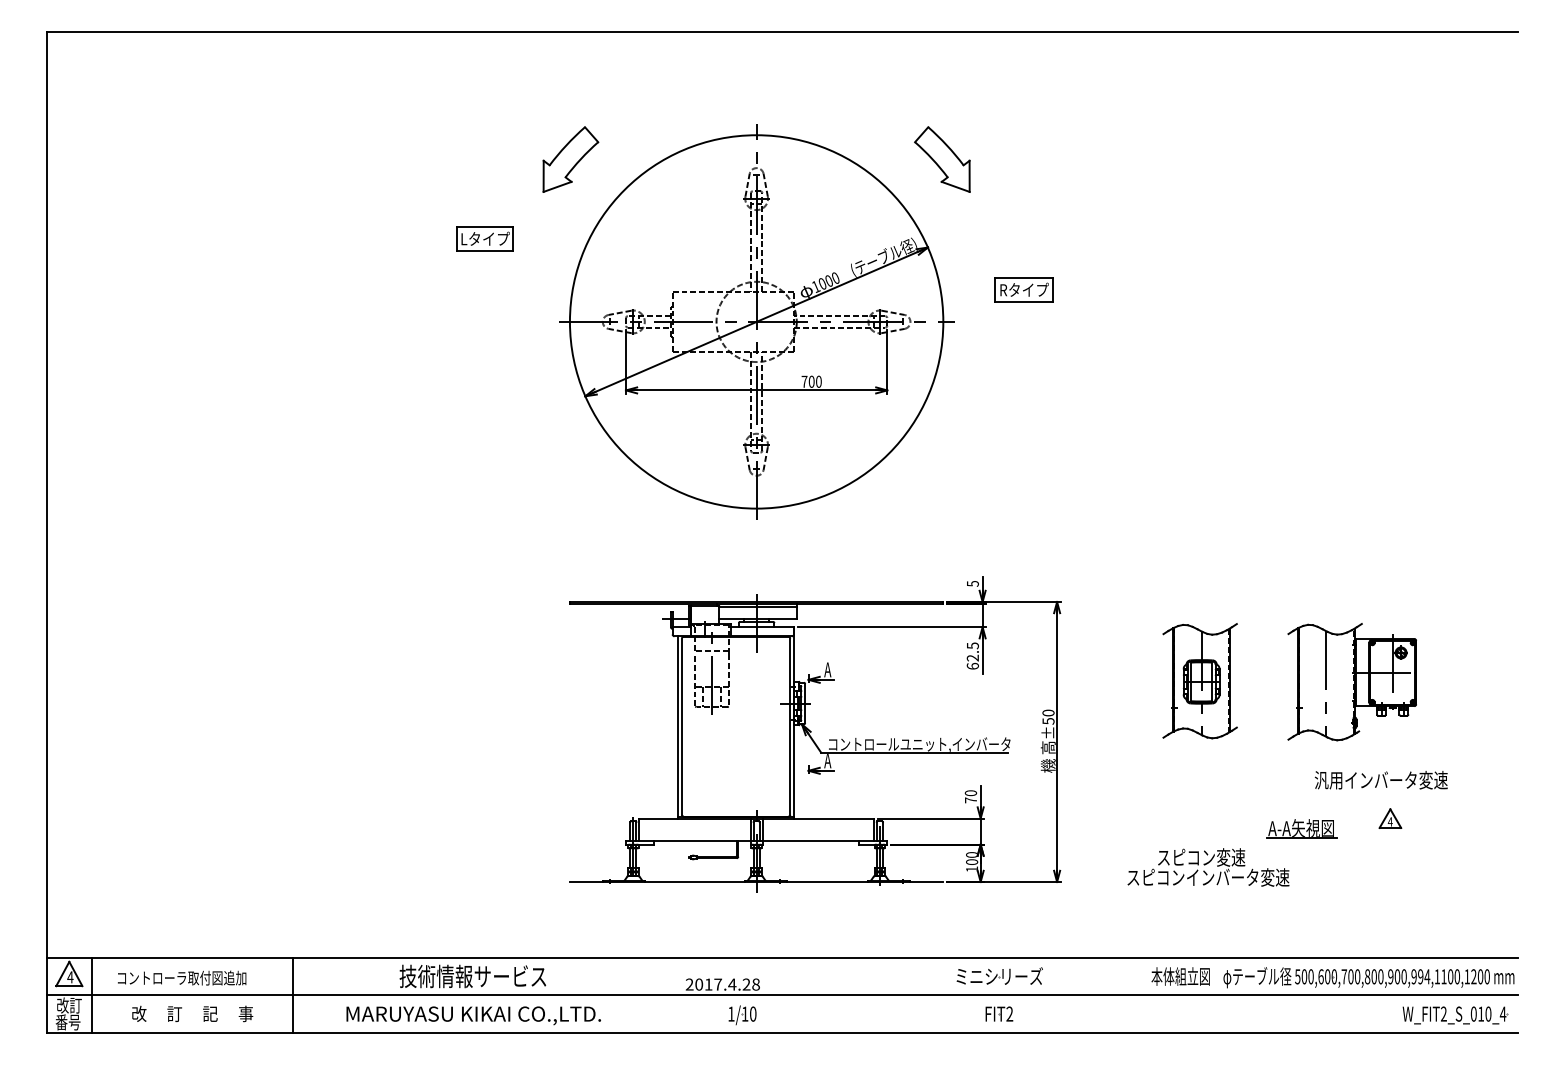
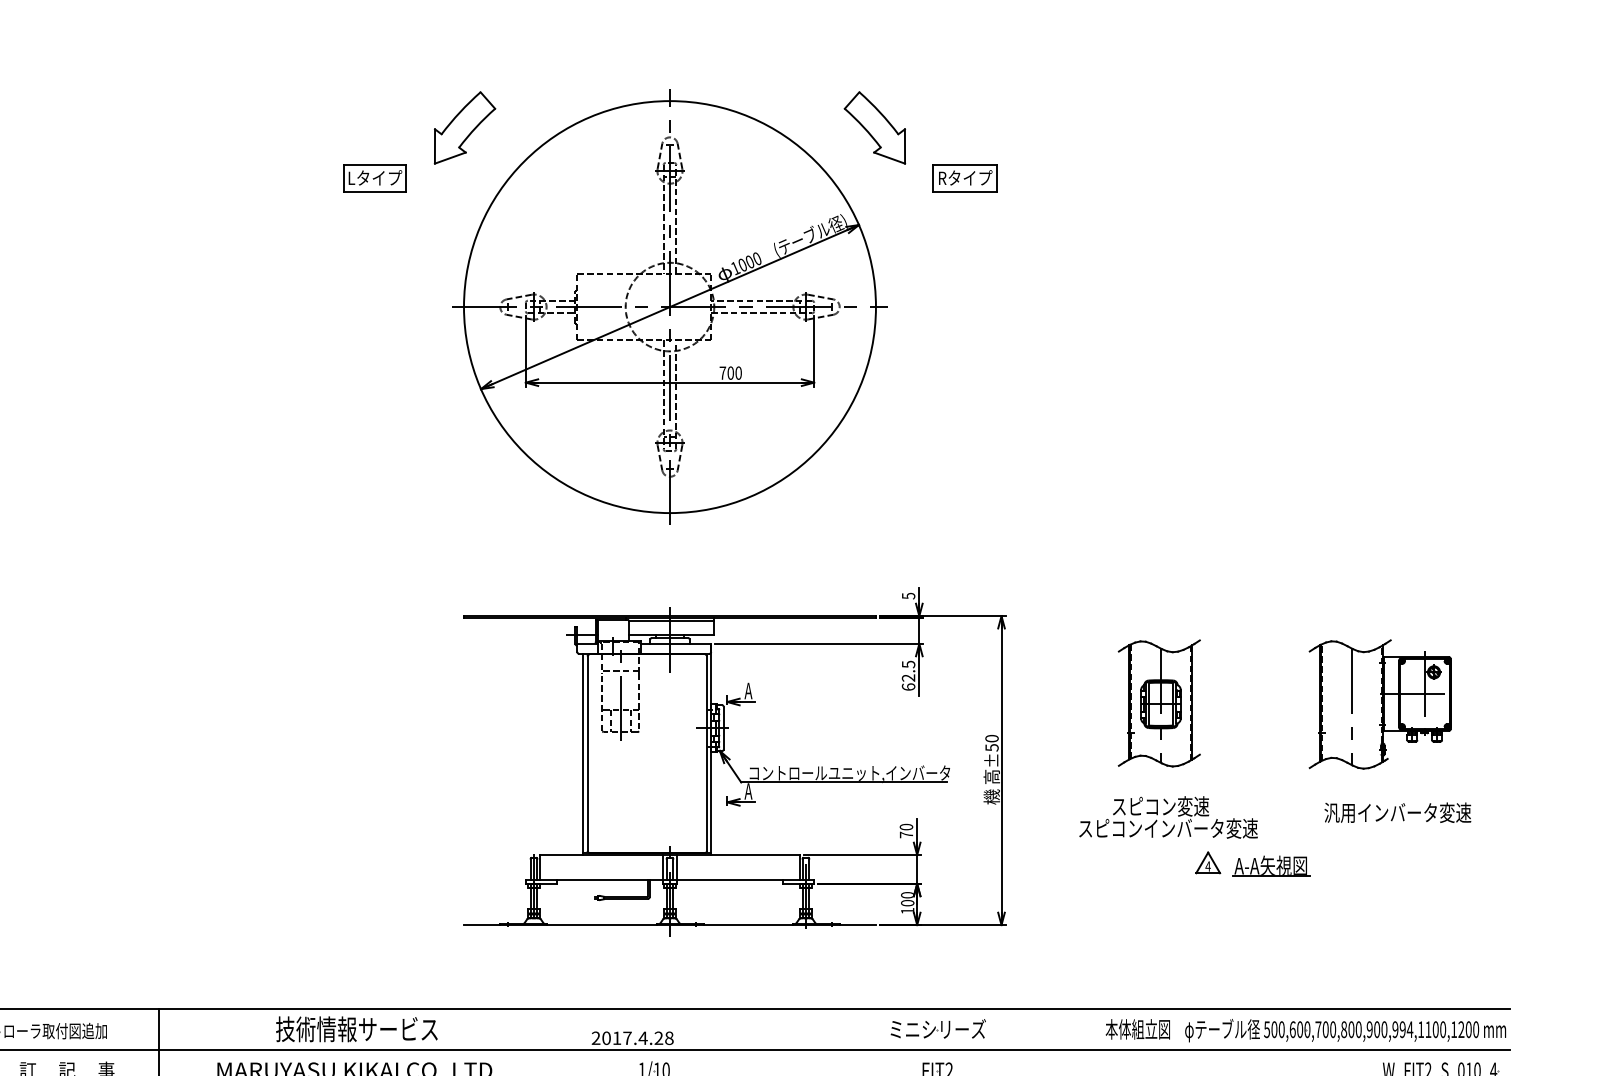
part: (484, 238) -> (374, 177), moved
part: (1023, 289) -> (964, 177), moved
part: (1351, 682) -> (1379, 704), moved
text: (1381, 780) -> (1398, 813), moved
part: (1390, 818) -> (1208, 862), moved
text: (1208, 867) -> (1168, 817), moved

